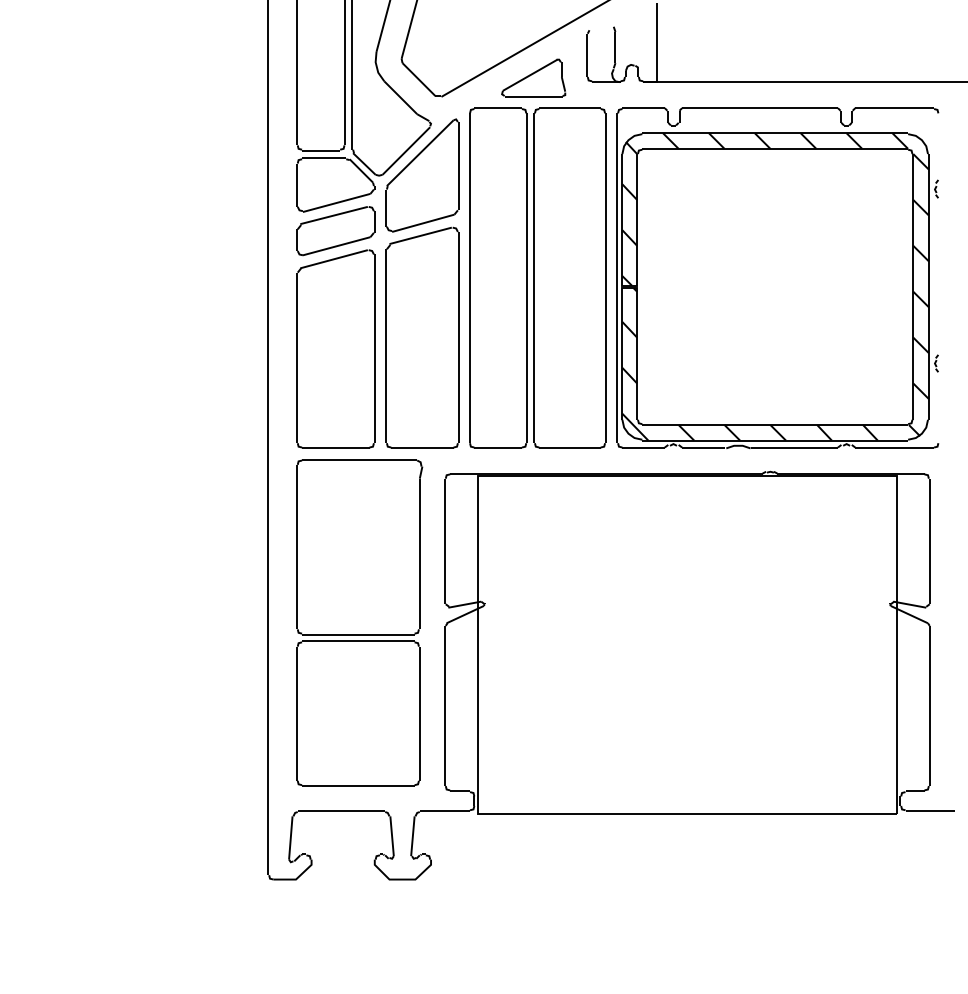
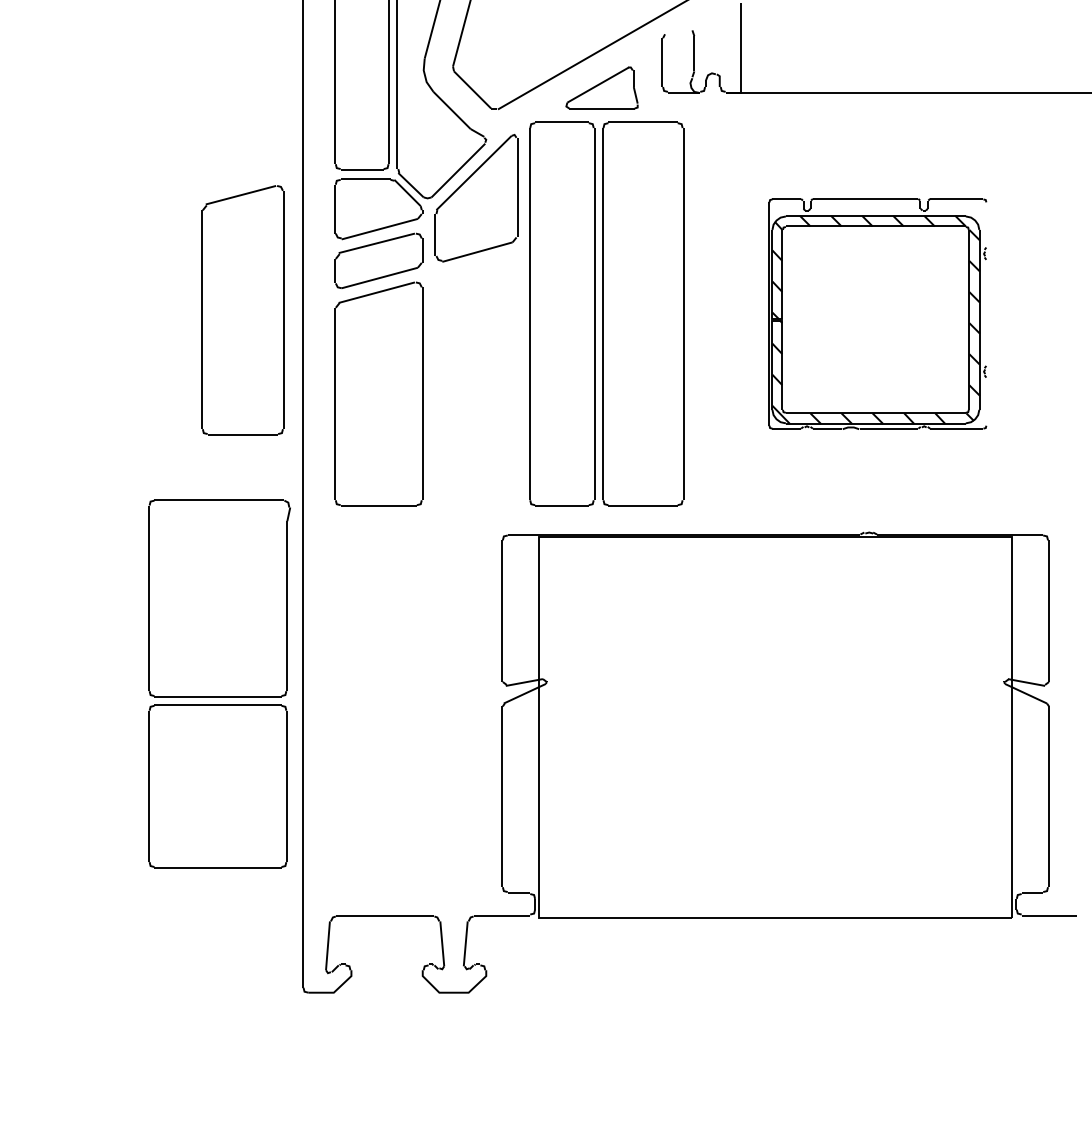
part: (777, 277) -> (877, 313), size x0.6
part: (422, 337) -> (242, 309), moved
part: (359, 622) -> (219, 683), moved

